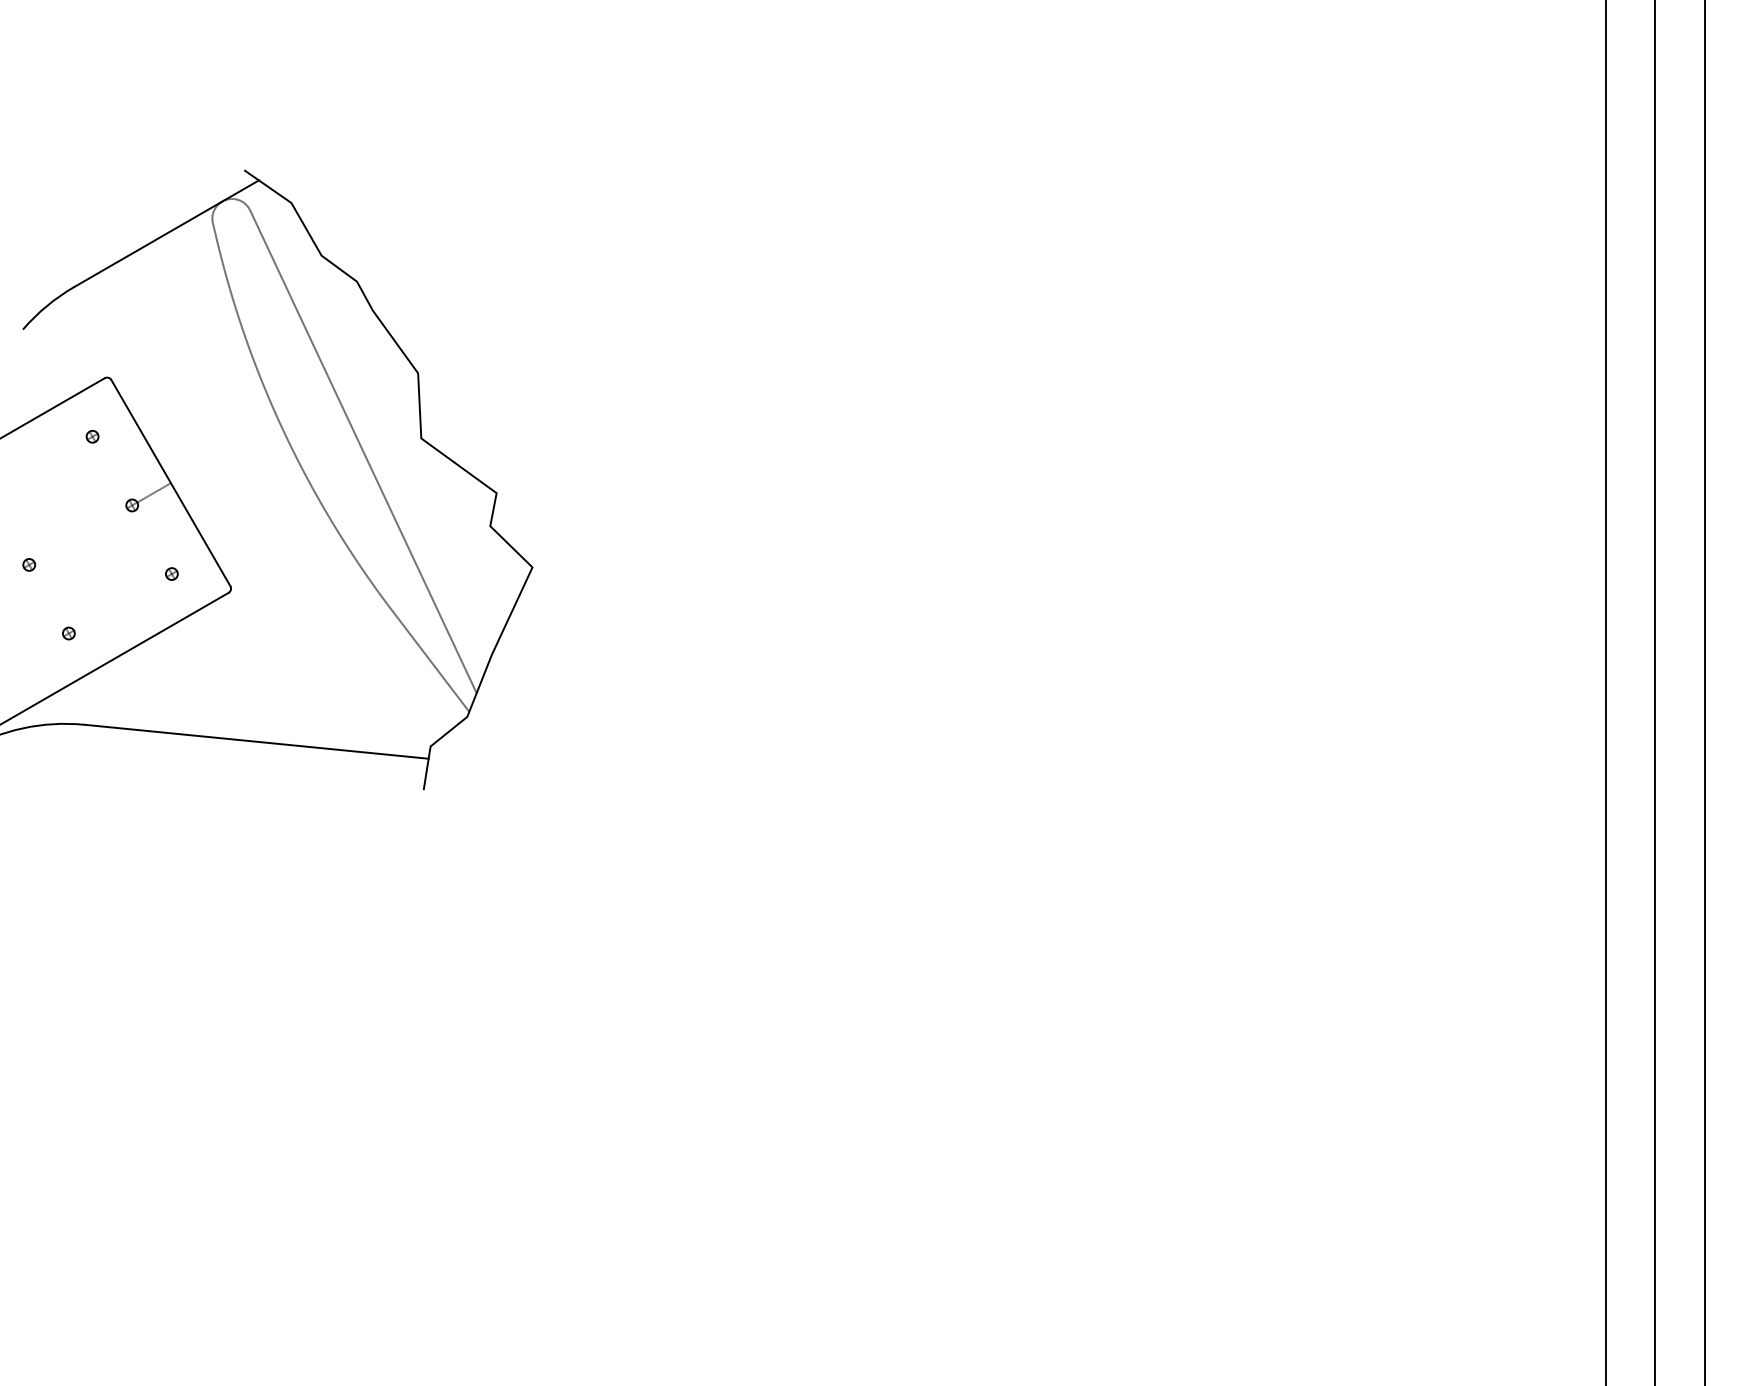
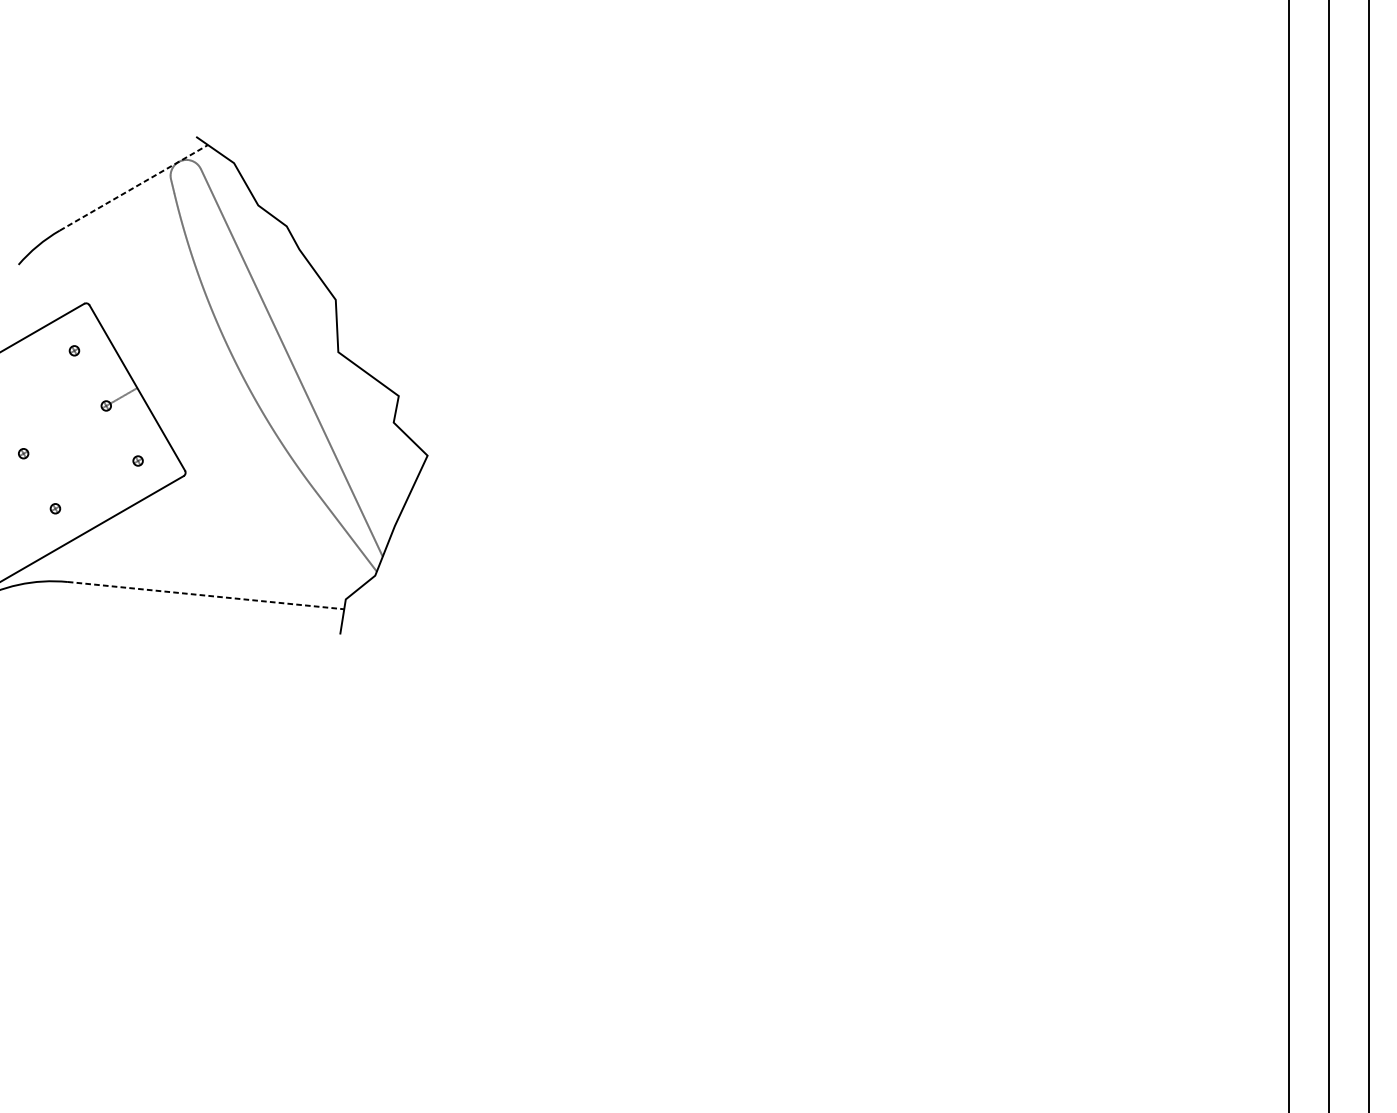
line: (166, 233) -> (133, 187), solid -> dashed
line: (256, 741) -> (206, 595), solid -> dashed

